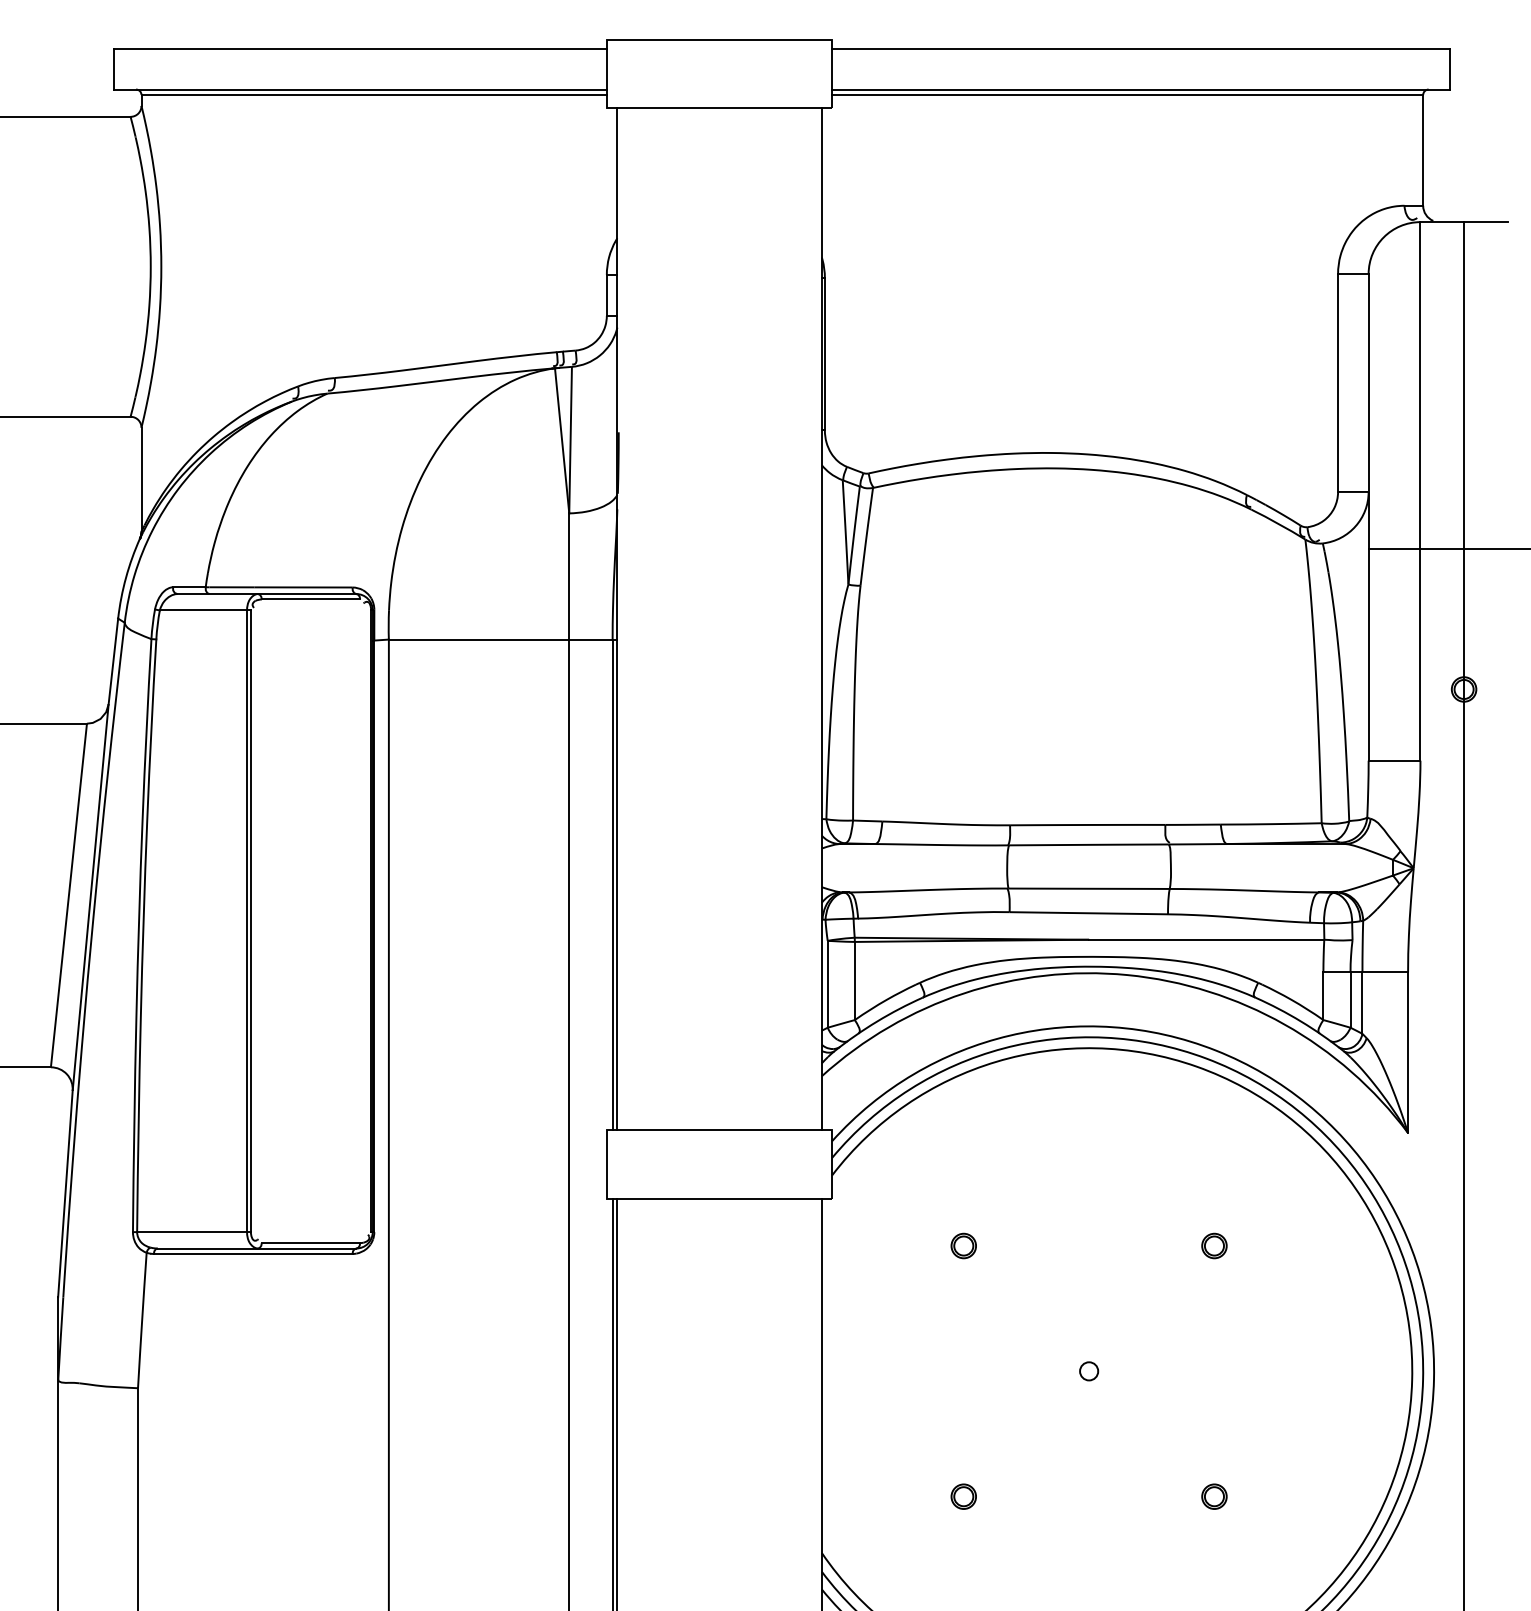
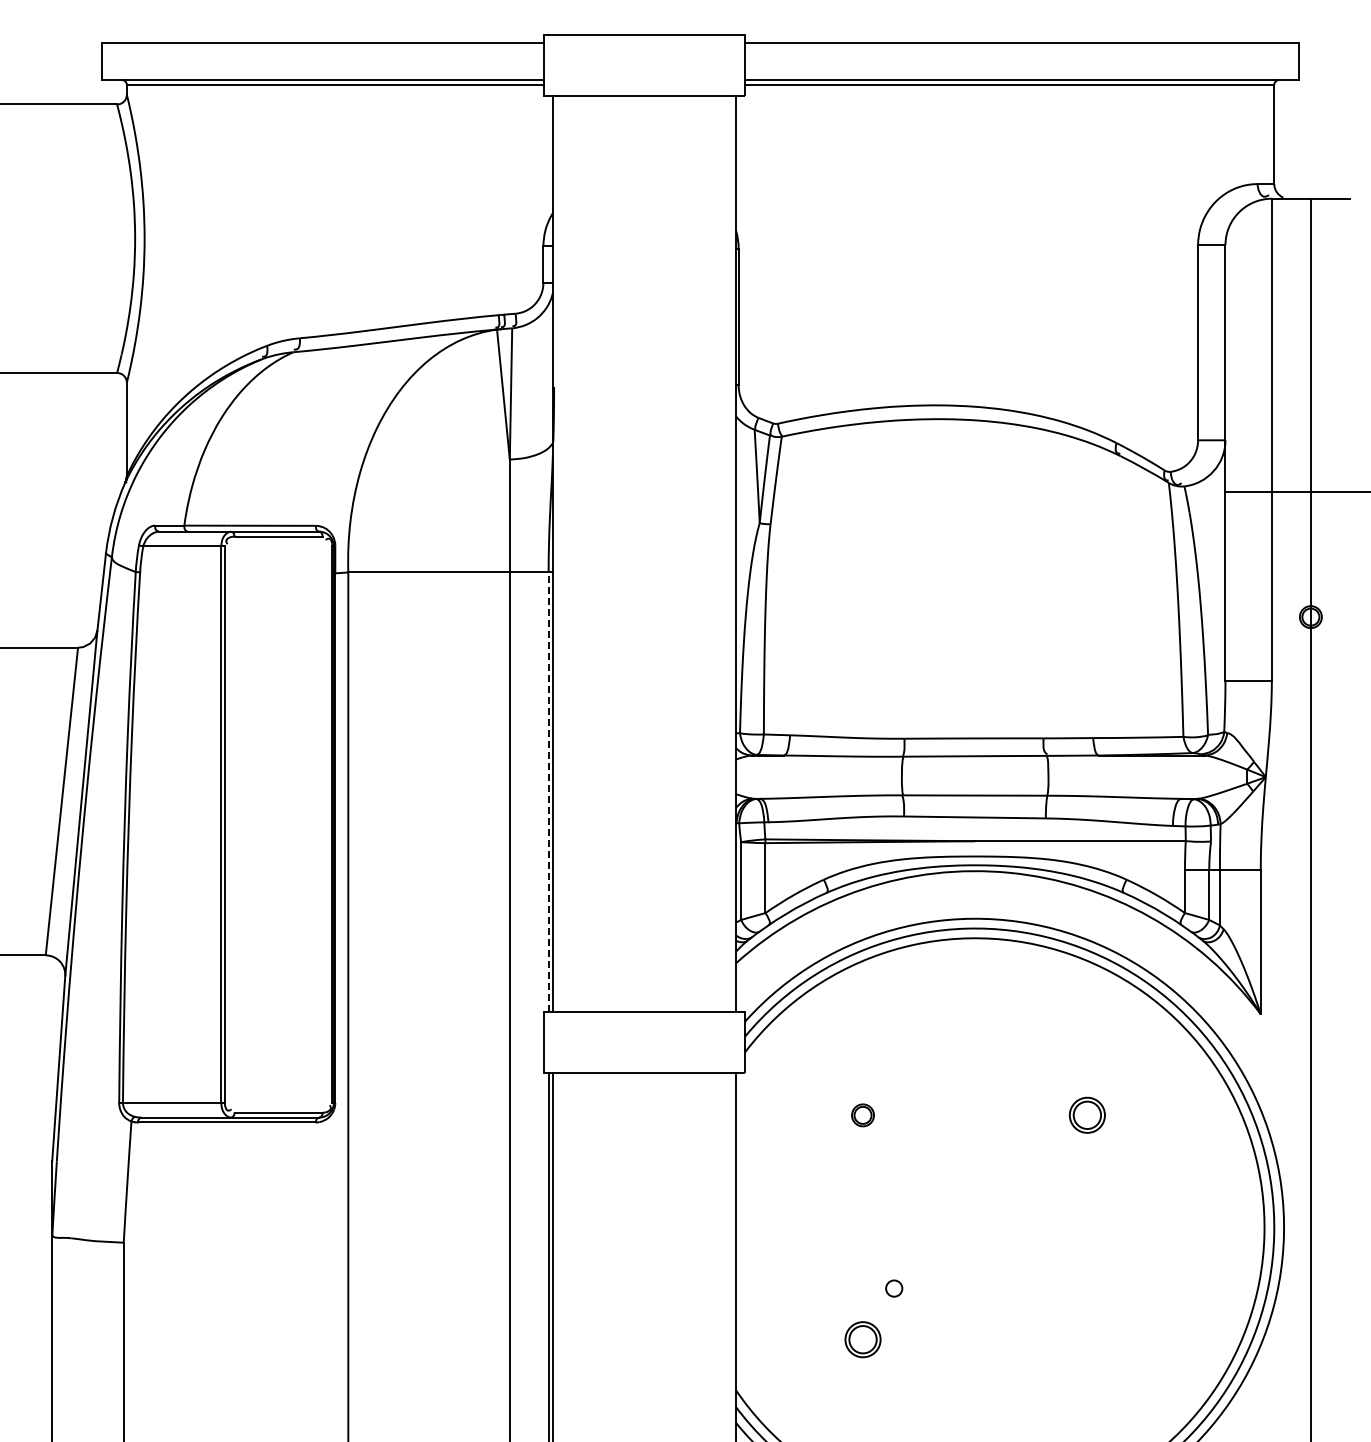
line: (612, 885) -> (548, 792), solid -> dashed
part: (1214, 1246) -> (1087, 1115), size x1.6
circle: (1089, 1371) -> (894, 1288), moved
part: (963, 1496) -> (862, 1339), size x1.6
part: (1214, 1496) -> (1087, 1339), removed

